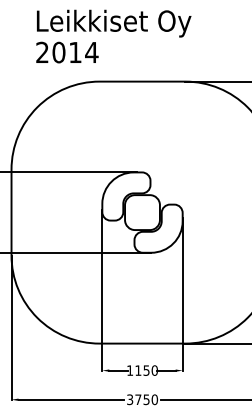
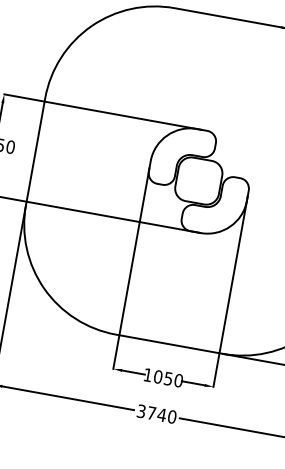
text: (138, 370) -> (158, 376), 1150 -> 1050
text: (146, 399) -> (161, 414), 3750 -> 3740

